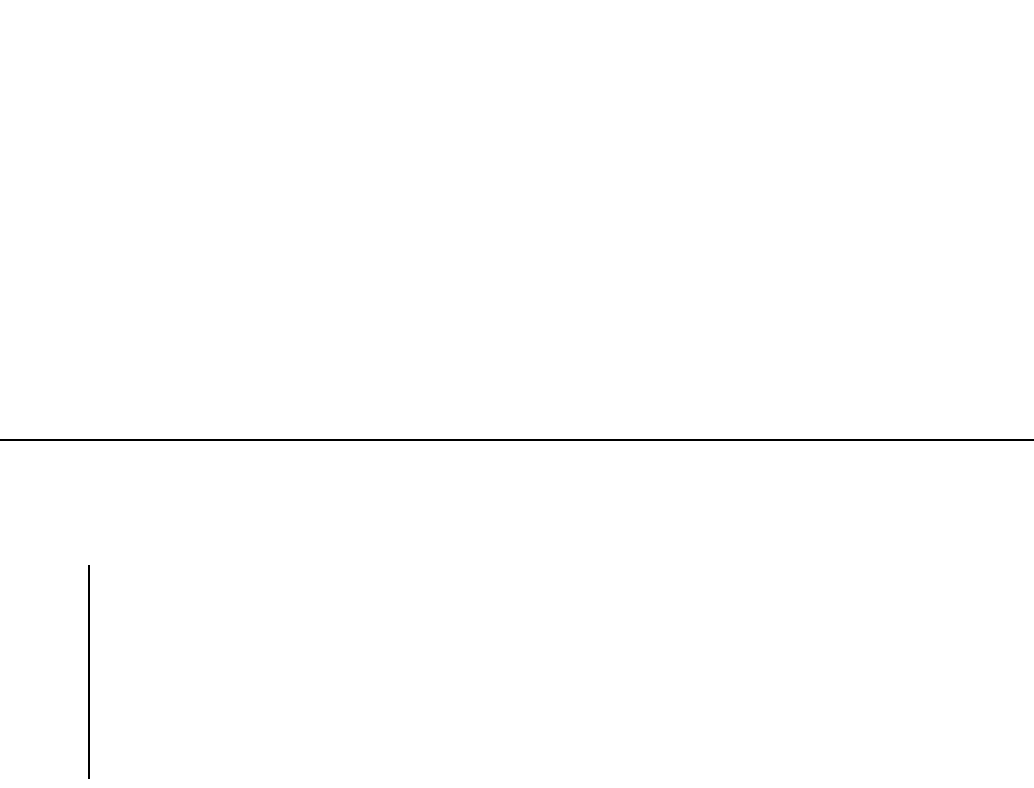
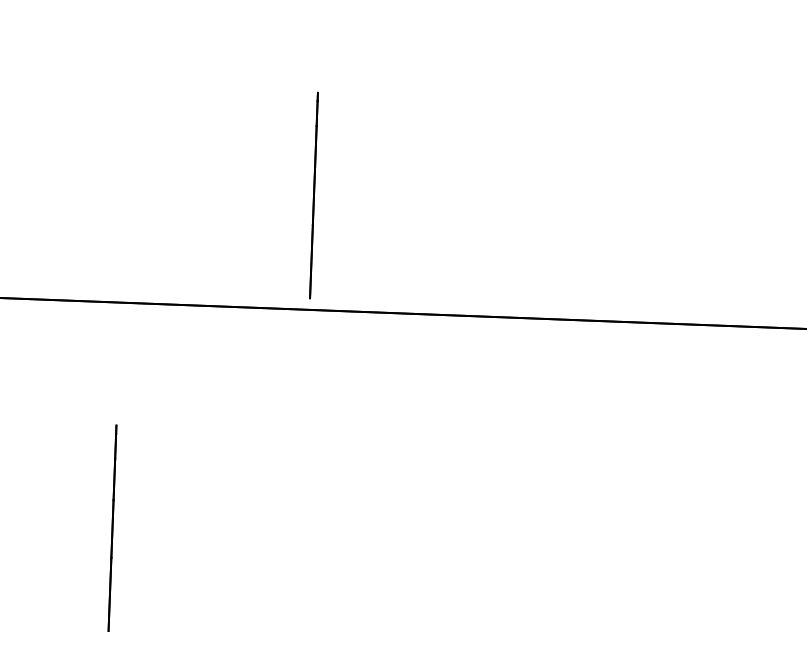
line: (282, 321) -> (313, 194), added

